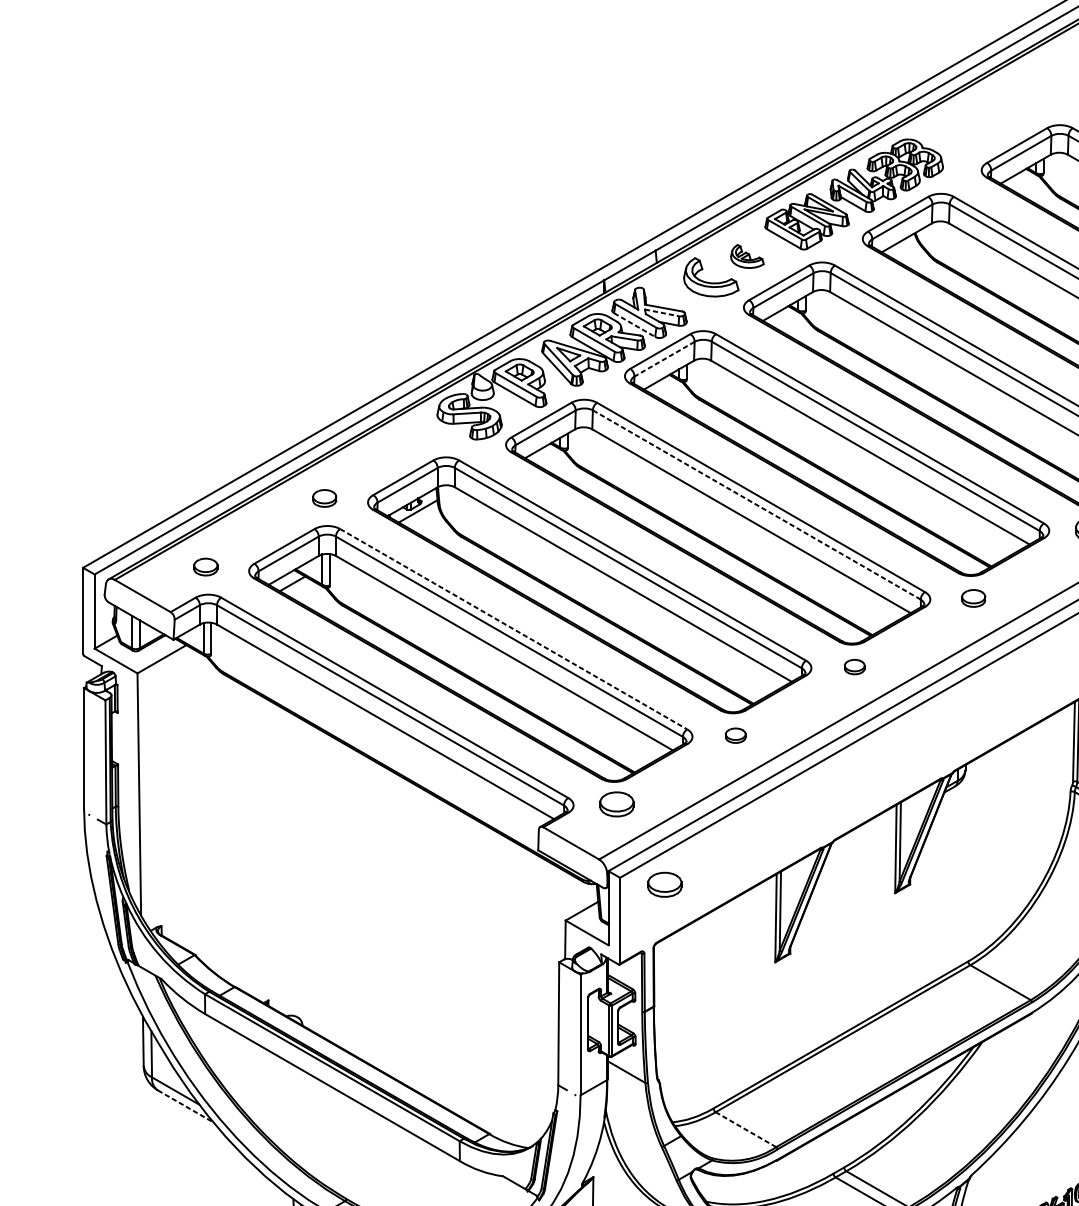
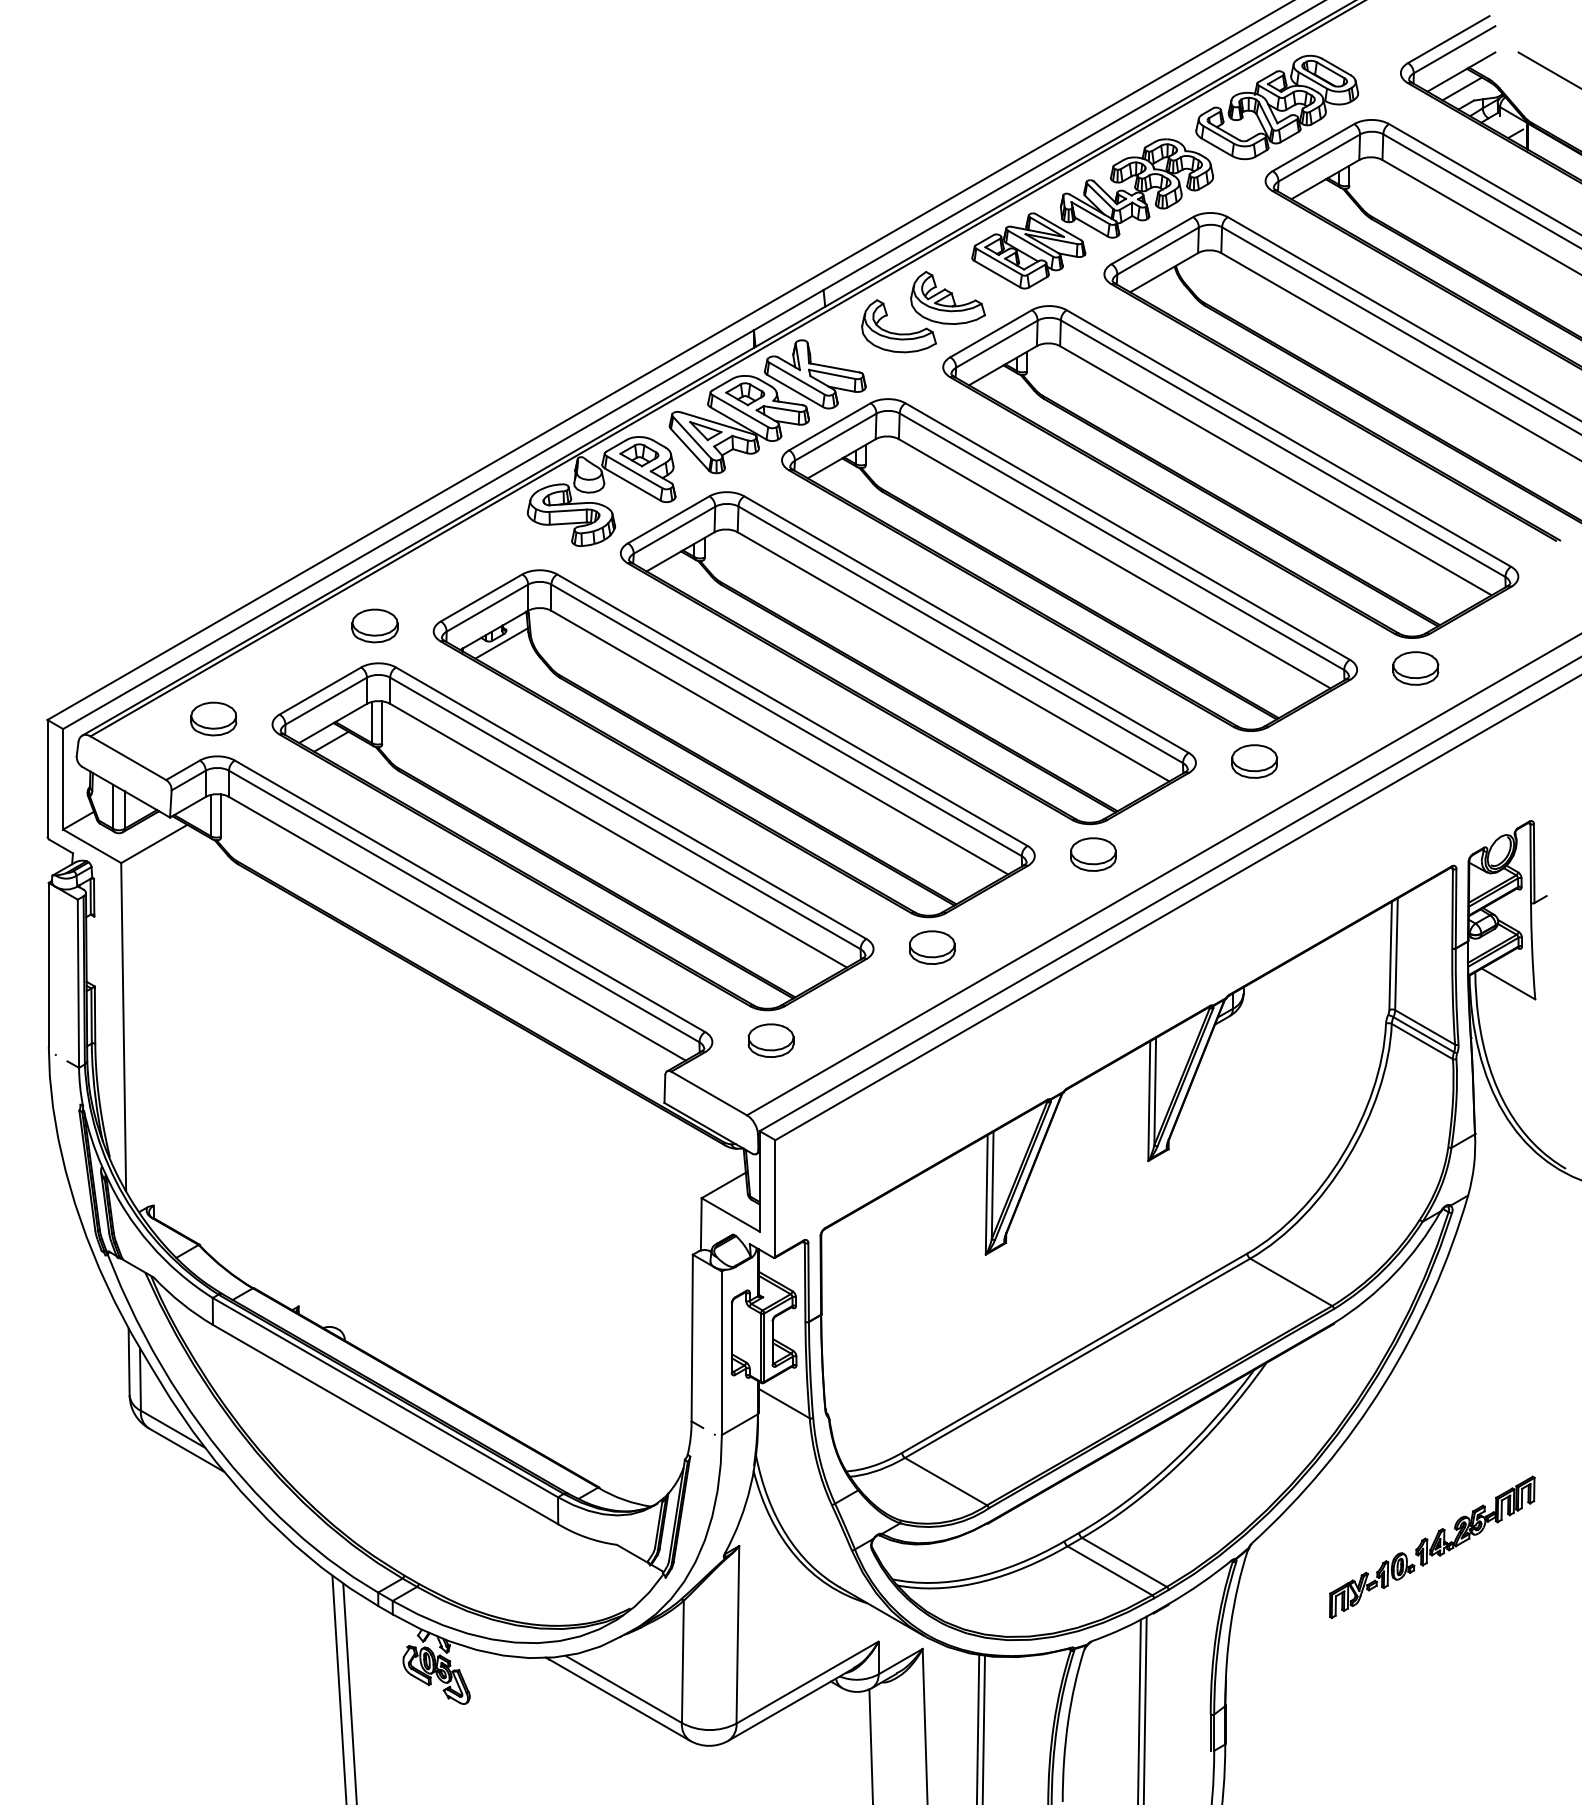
part: (990, 115) -> (1277, 107), added
part: (747, 256) -> (947, 297), size x1.67
line: (662, 312) -> (832, 374), dashed -> solid
line: (634, 325) -> (795, 391), dashed -> solid
line: (664, 359) -> (835, 437), dashed -> solid
part: (324, 498) -> (374, 625), size x1.43
line: (756, 504) -> (960, 634), dashed -> solid
part: (205, 566) -> (213, 718), size x1.43
part: (973, 598) -> (1254, 761), size x1.43
line: (513, 629) -> (631, 803), dashed -> solid
part: (854, 667) -> (1093, 854), size x1.67
part: (735, 735) -> (931, 947), size x1.67
part: (664, 884) -> (835, 1149), removed
line: (185, 1106) -> (186, 1450), dashed -> solid
line: (745, 1129) -> (945, 1481), dashed -> solid

